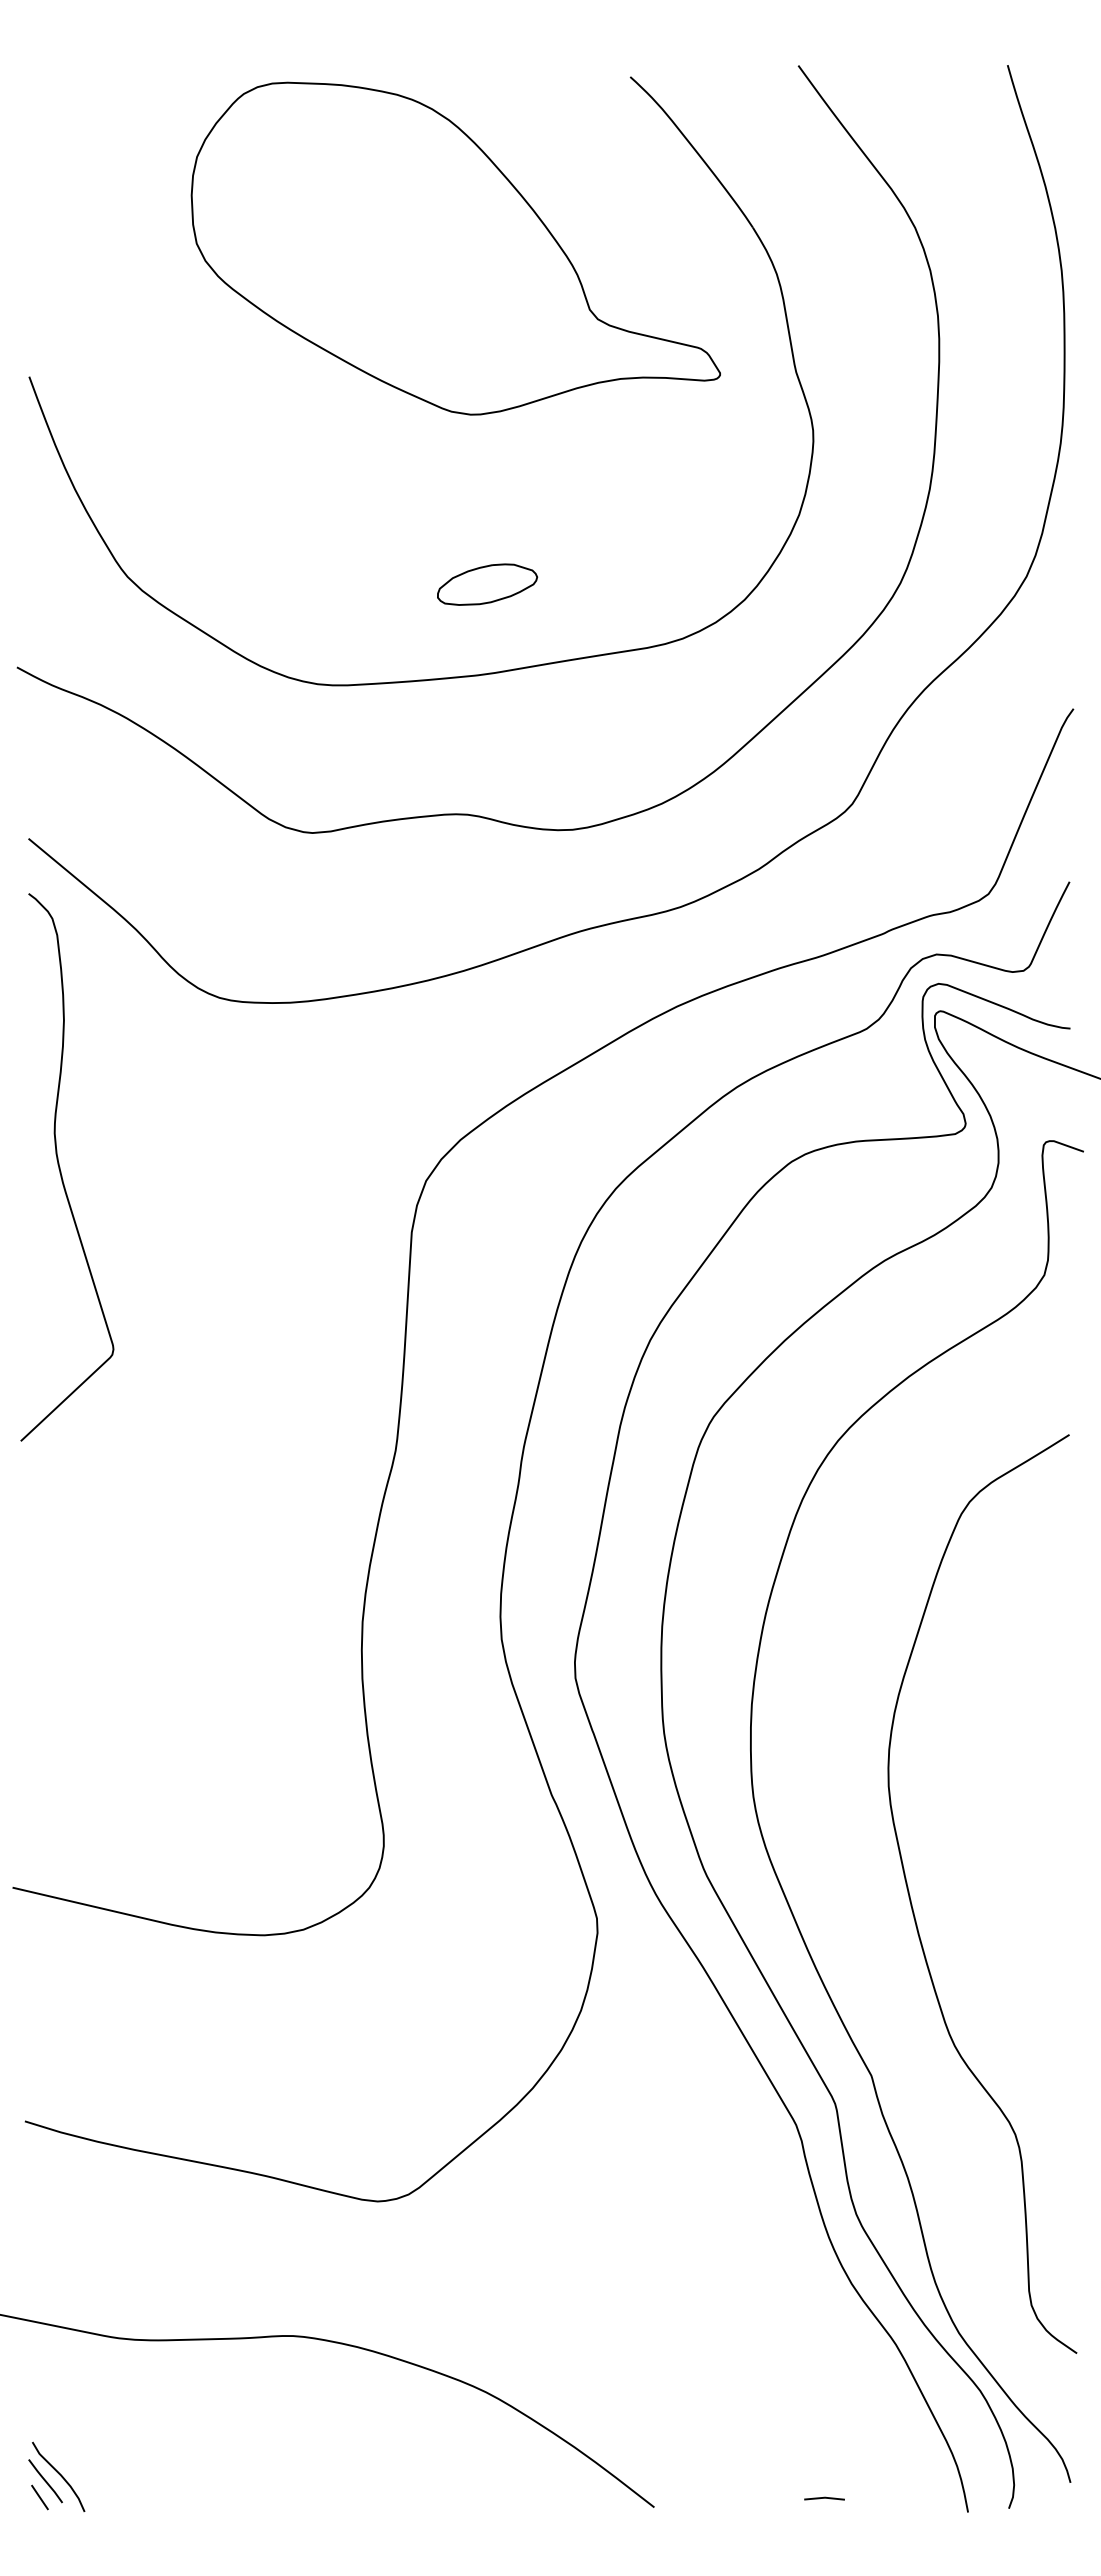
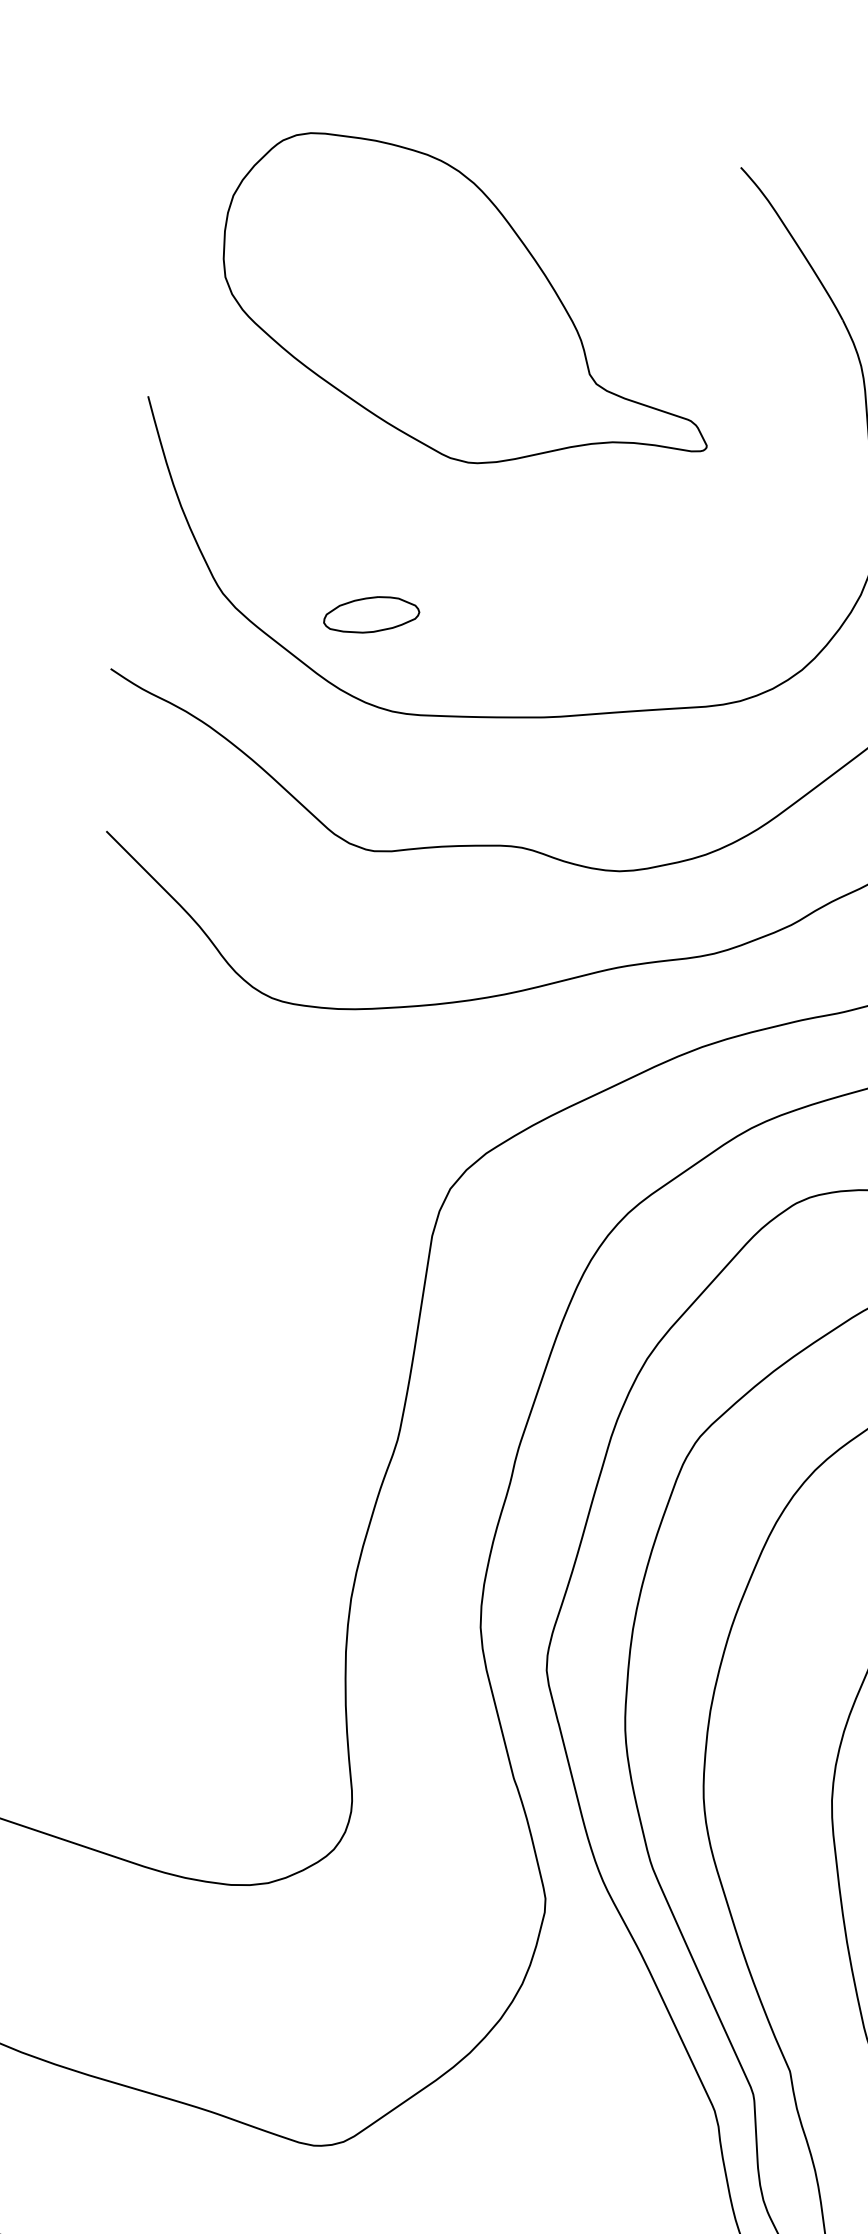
part: (455, 248) -> (468, 304), moved
part: (487, 584) -> (371, 614), moved
curve: (60, 1167) -> (107, 1143), removed

